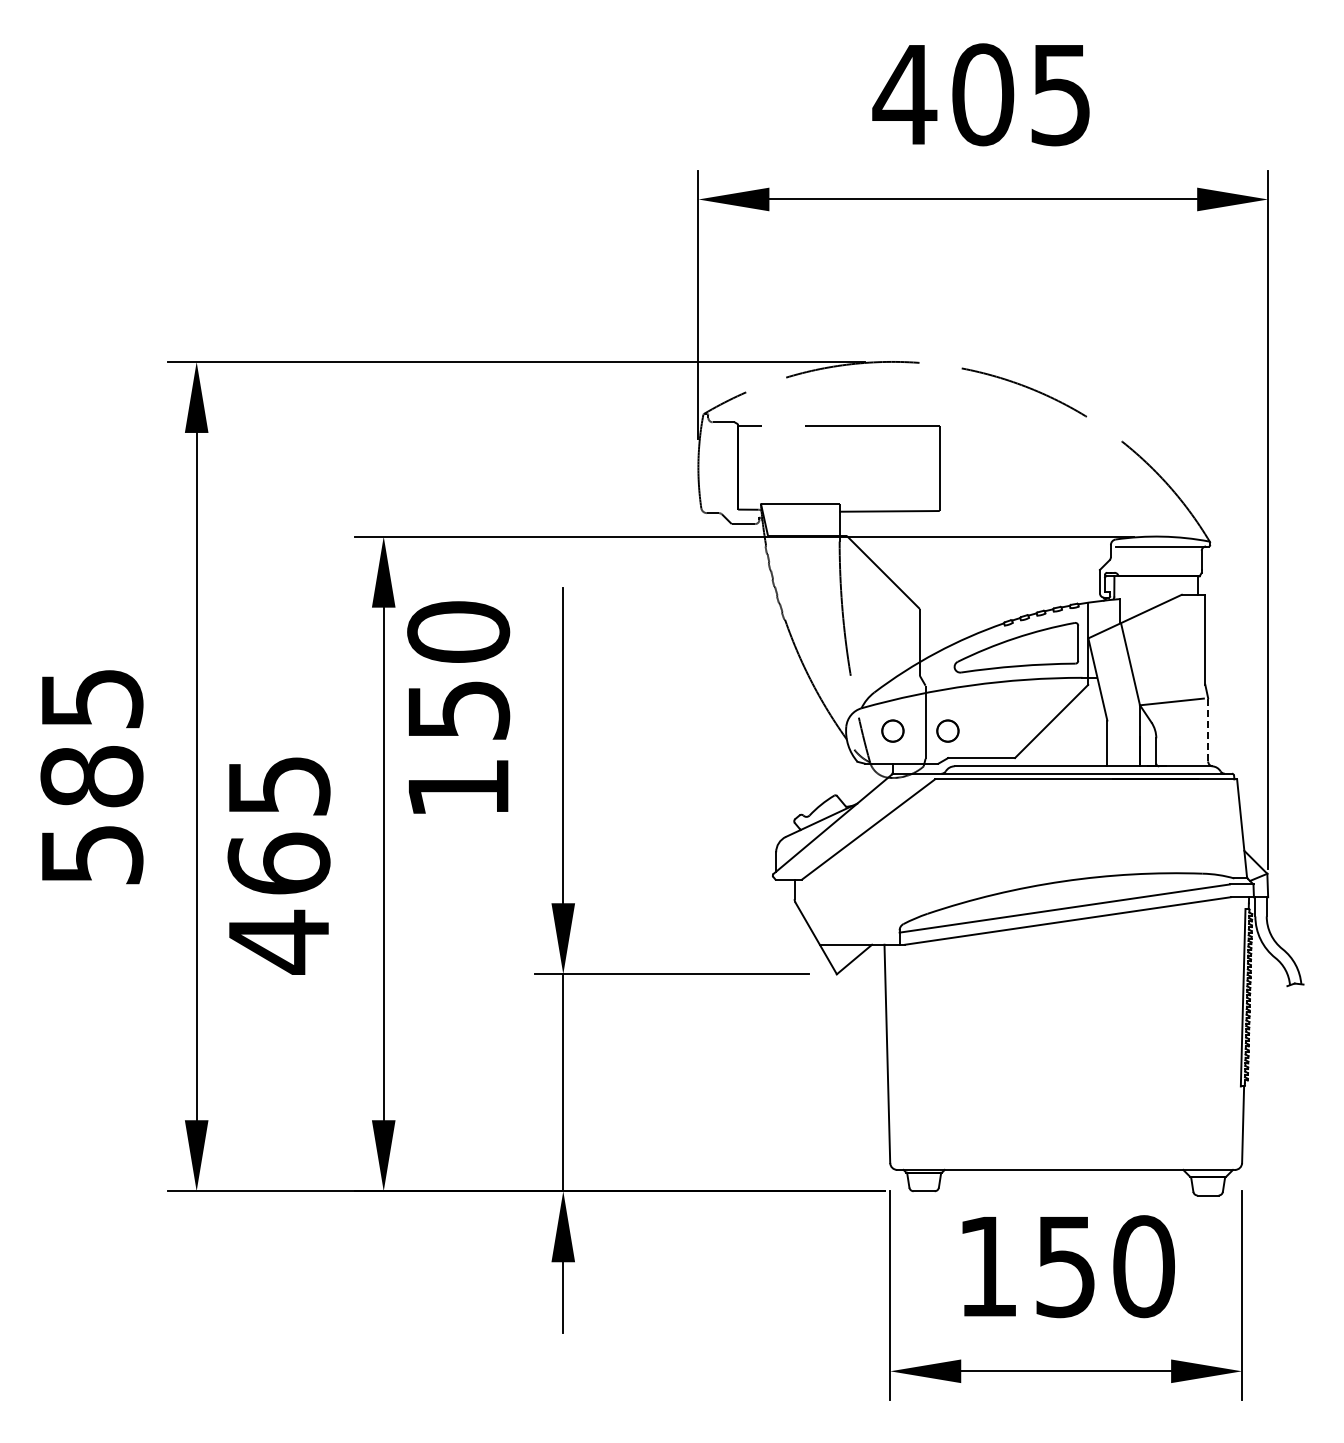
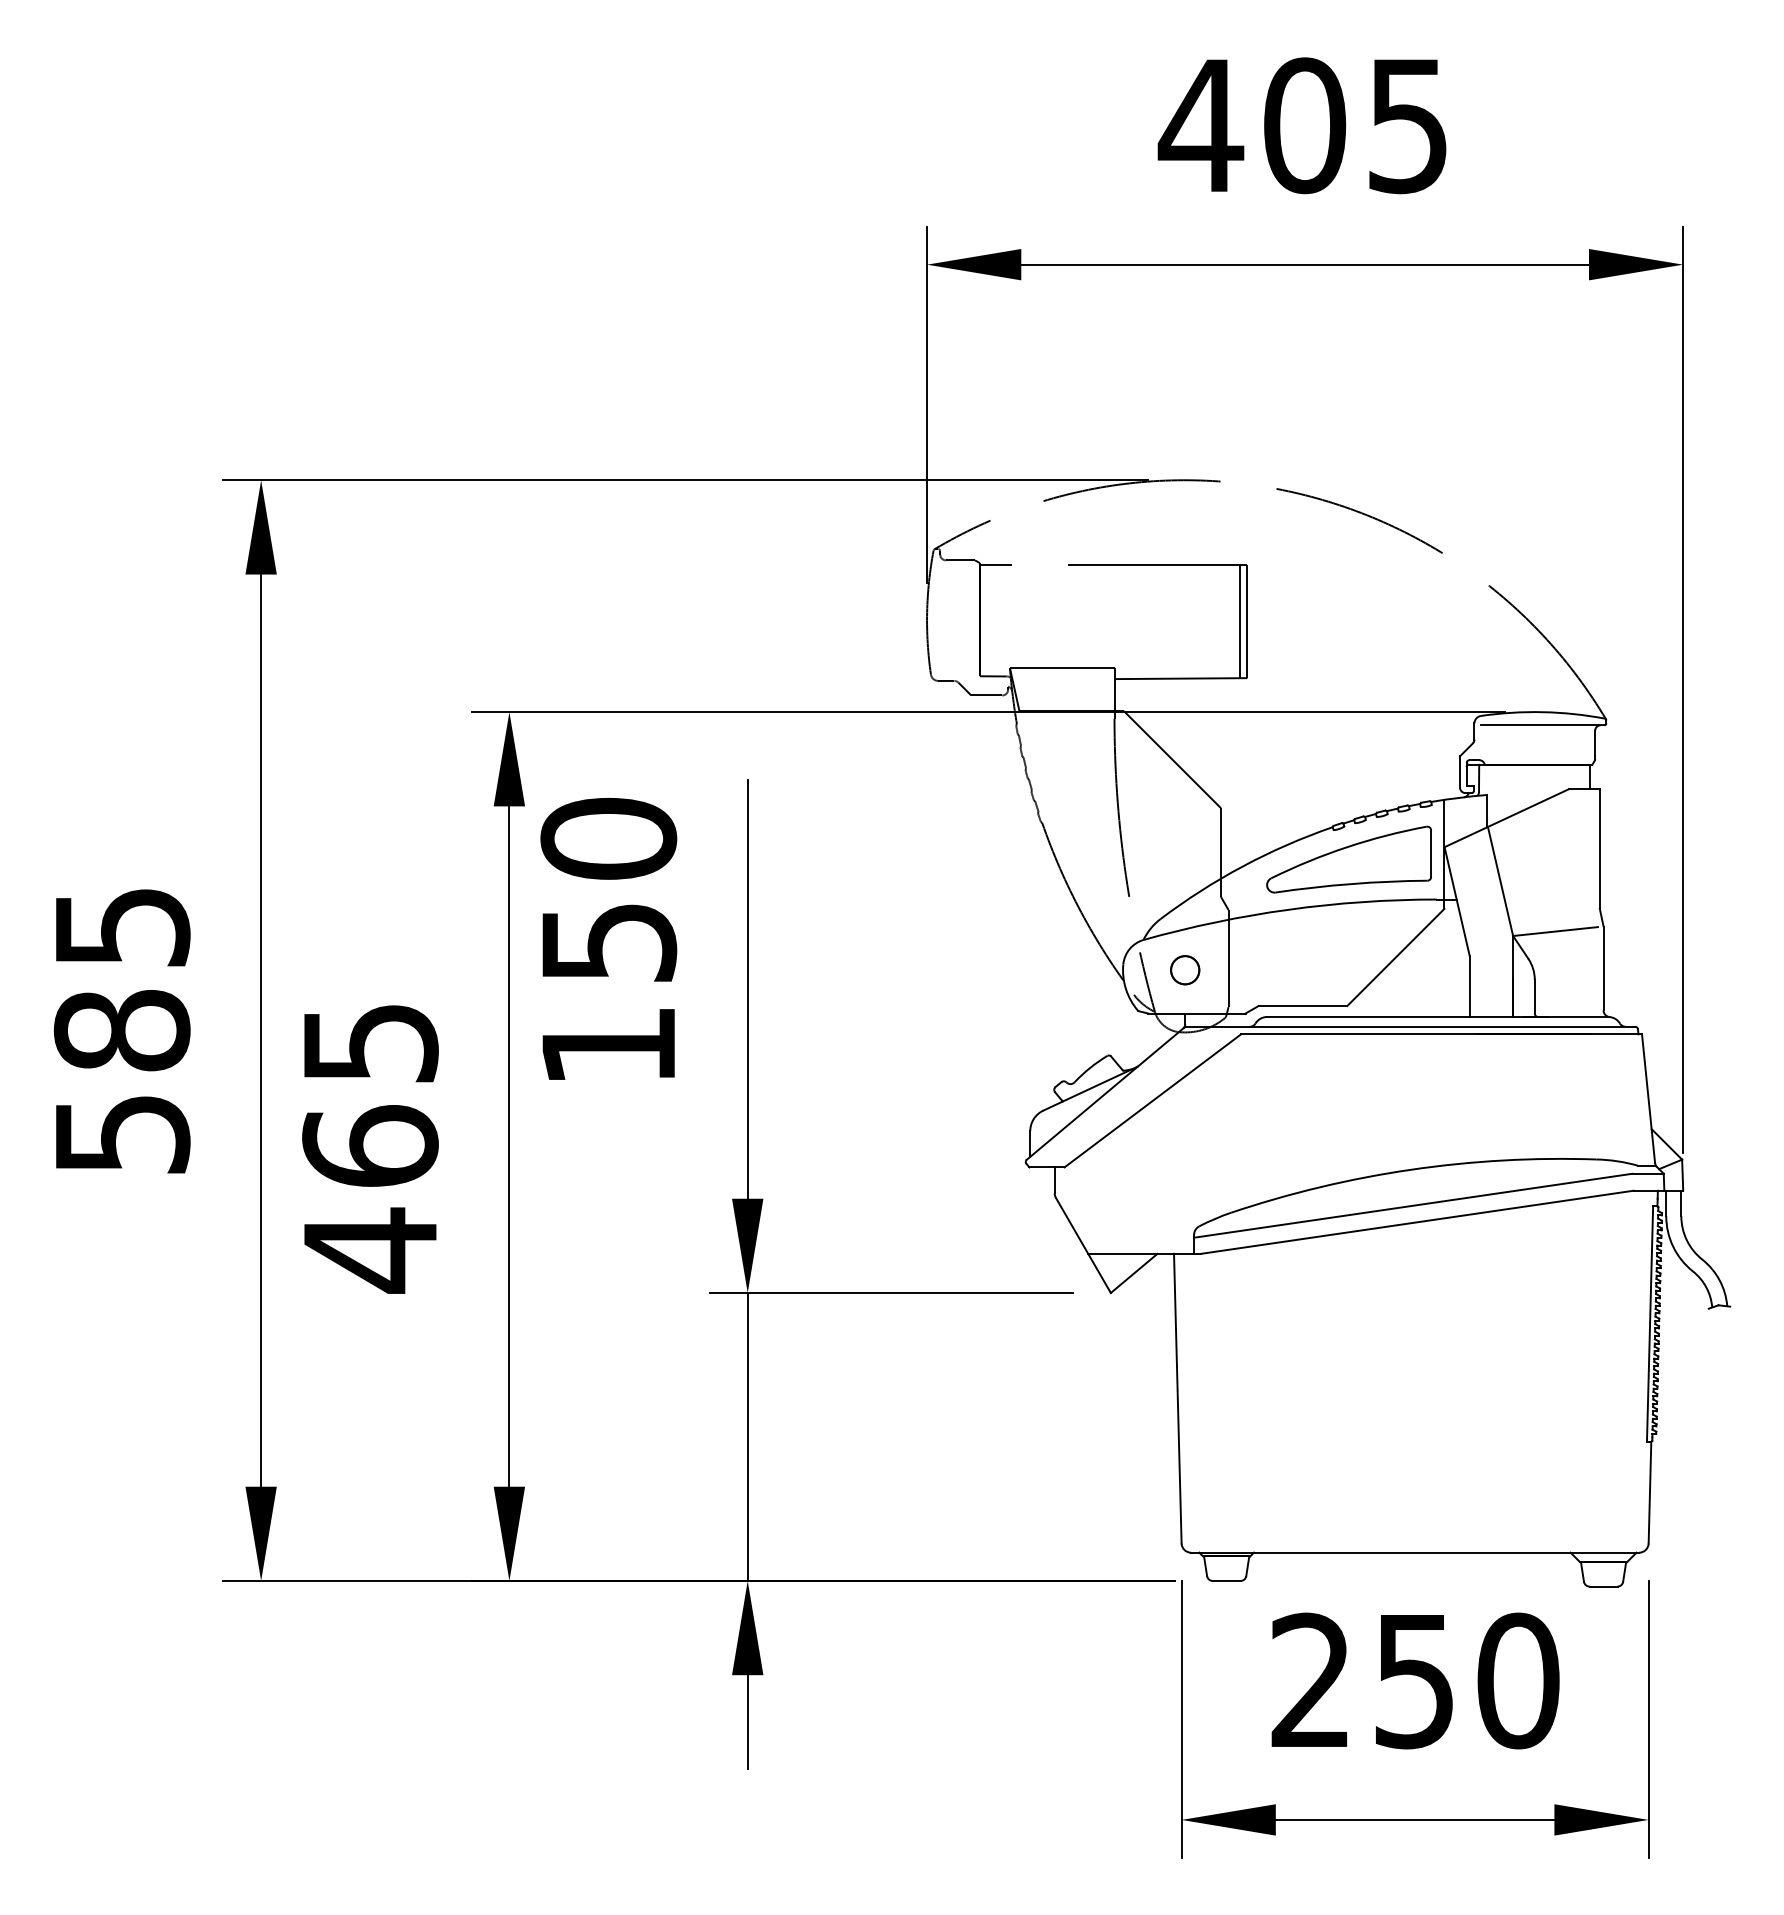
line: (934, 468) -> (1240, 621), added
line: (1208, 729) -> (1604, 968), dashed -> solid
circle: (947, 730) -> (1257, 969), removed
text: (986, 1265) -> (1309, 1679), 150 -> 250

